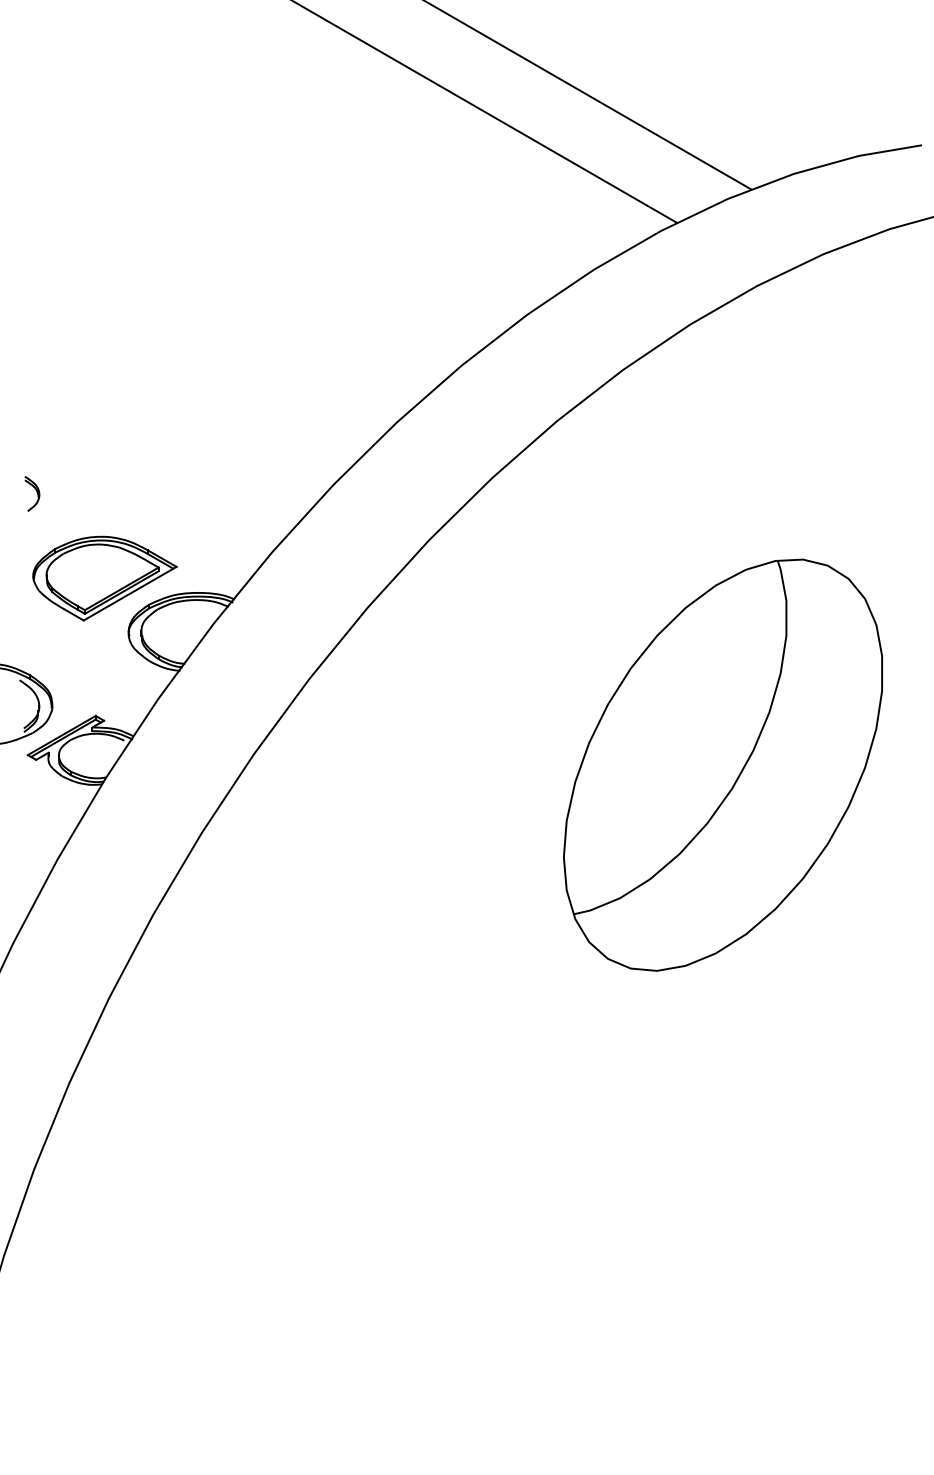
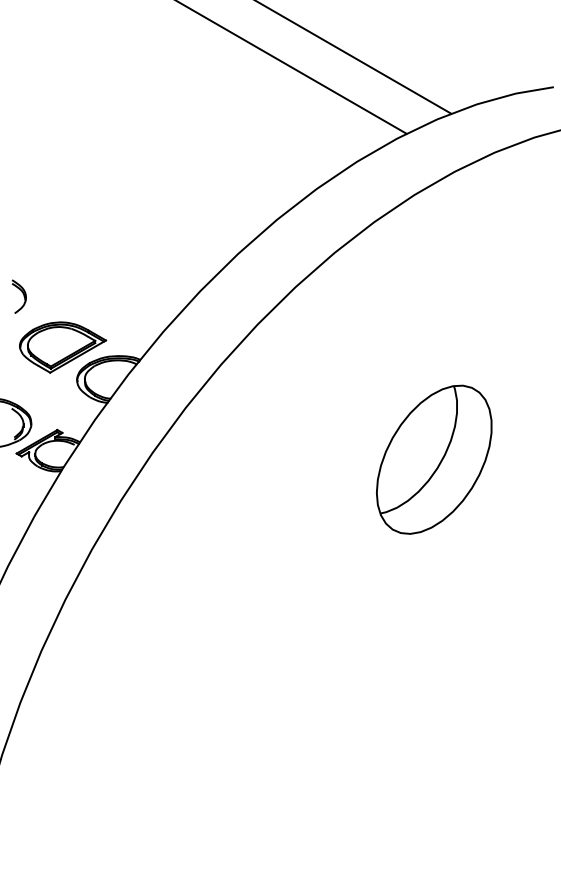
part: (32, 493) -> (19, 296), size x1.6
part: (721, 764) -> (433, 459), size x0.6

